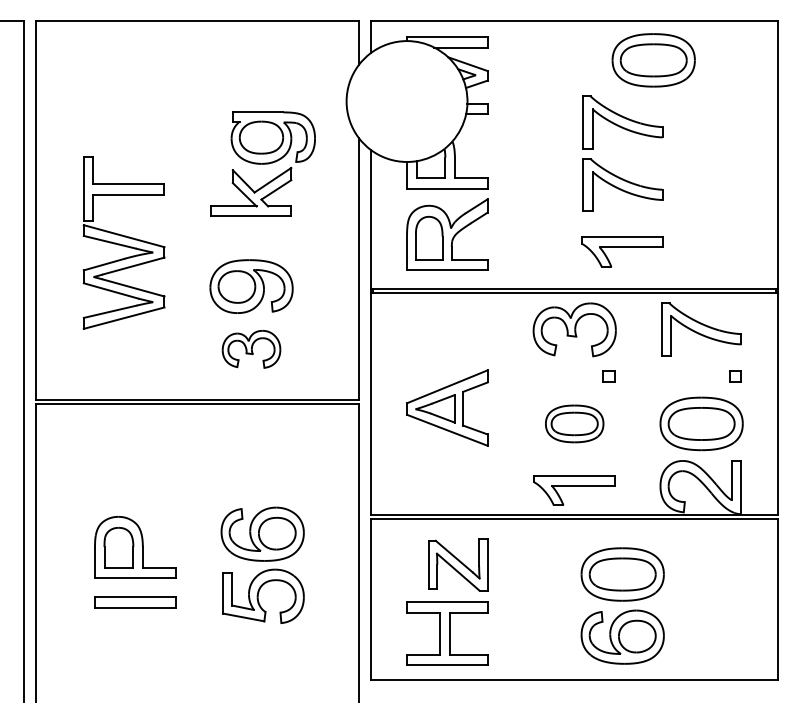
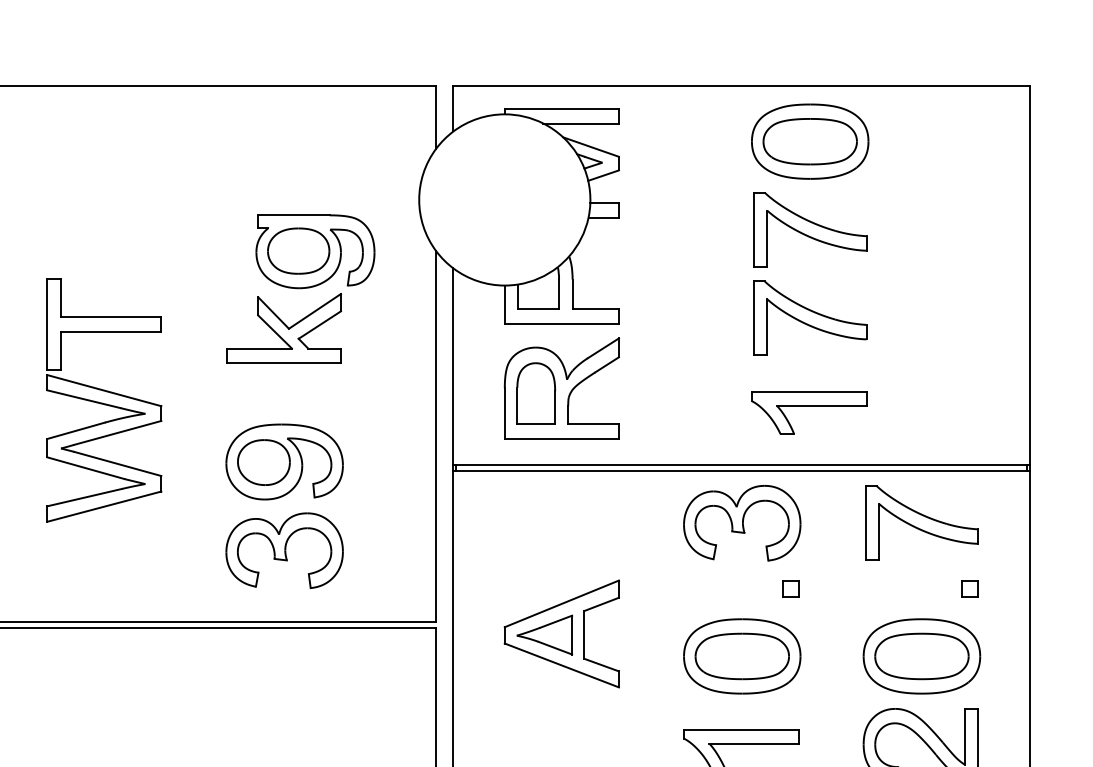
part: (653, 60) -> (809, 141), moved
part: (251, 349) -> (284, 551), size x1.43
part: (574, 423) -> (741, 655), size x1.43

